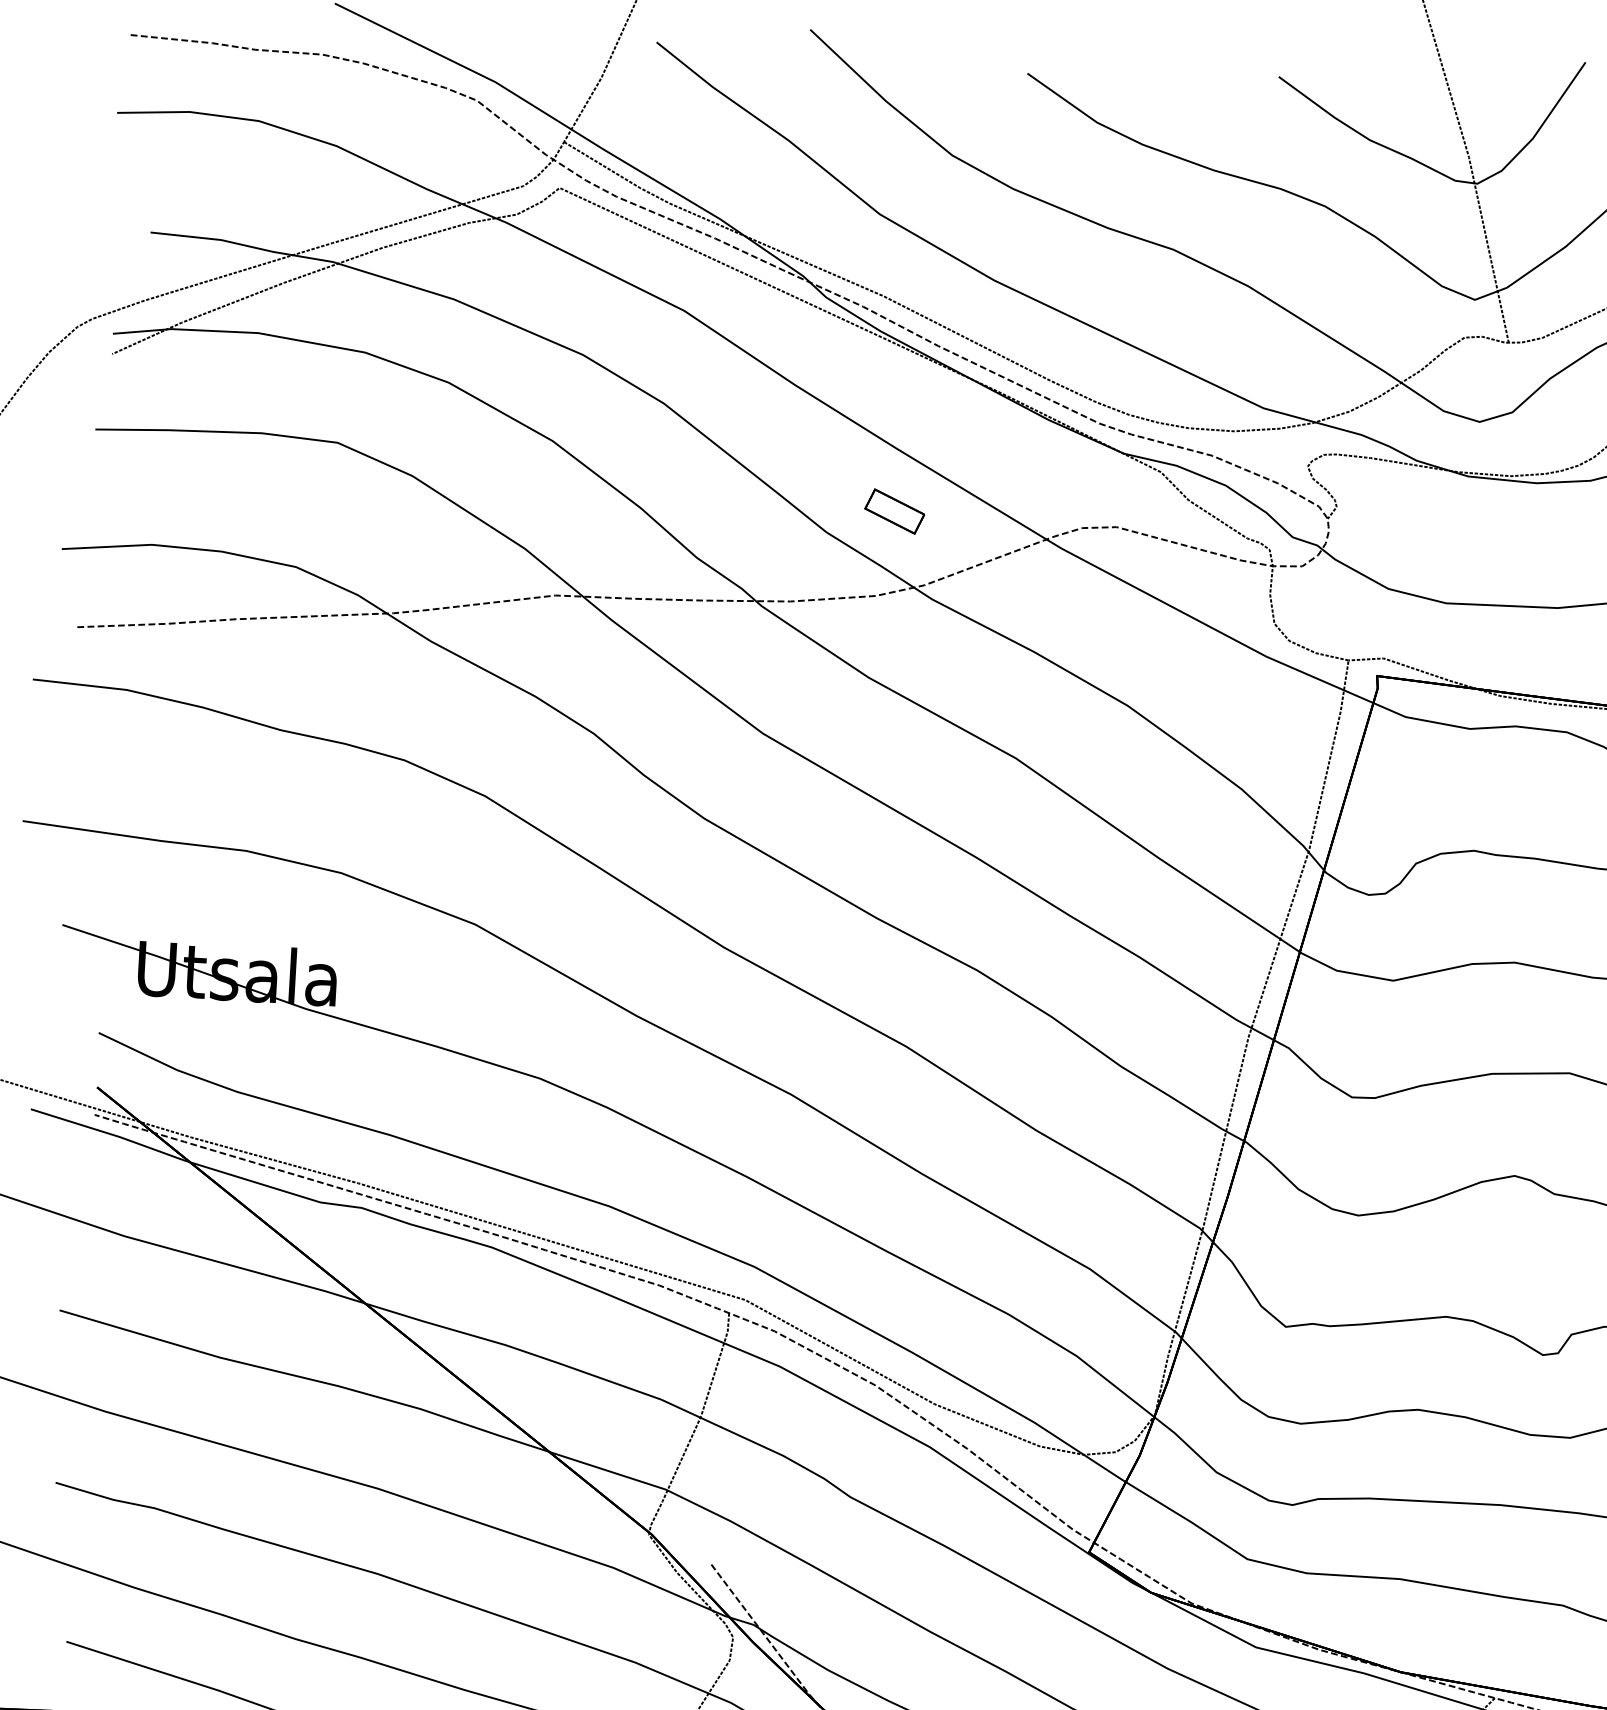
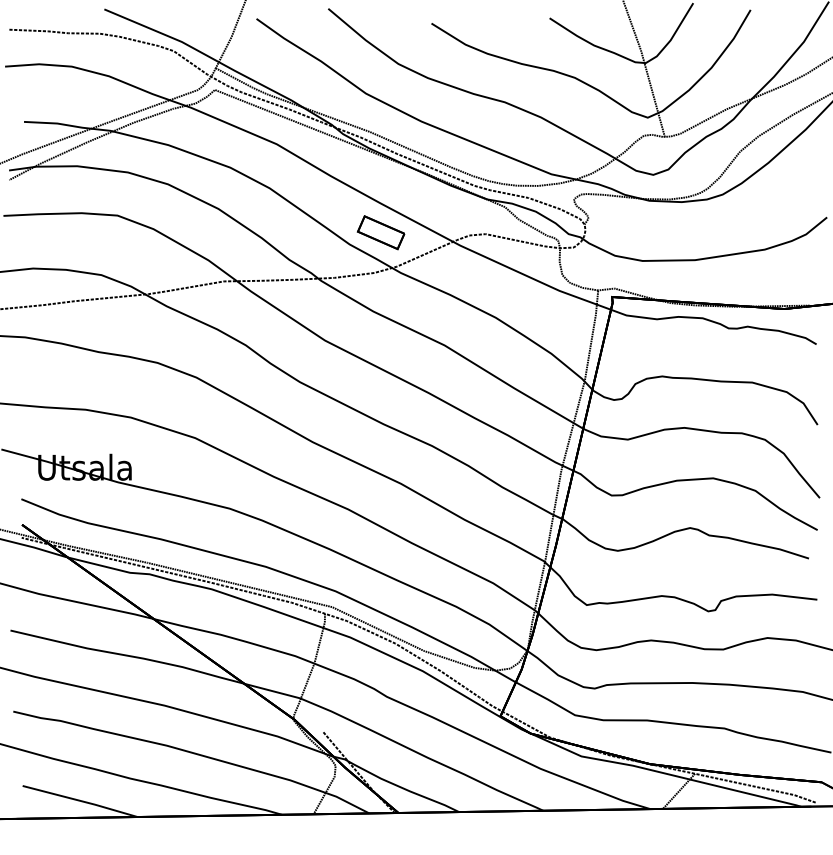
part: (893, 510) -> (380, 232), size x1.67

